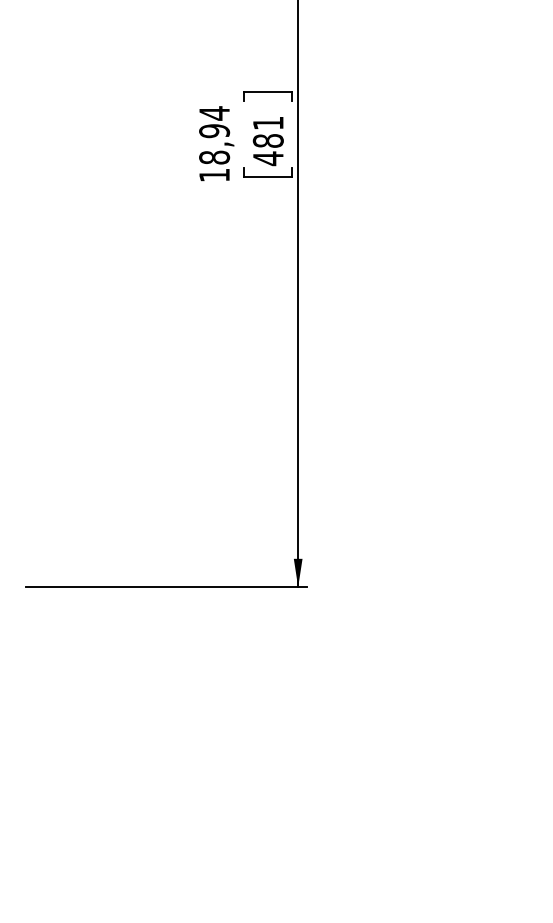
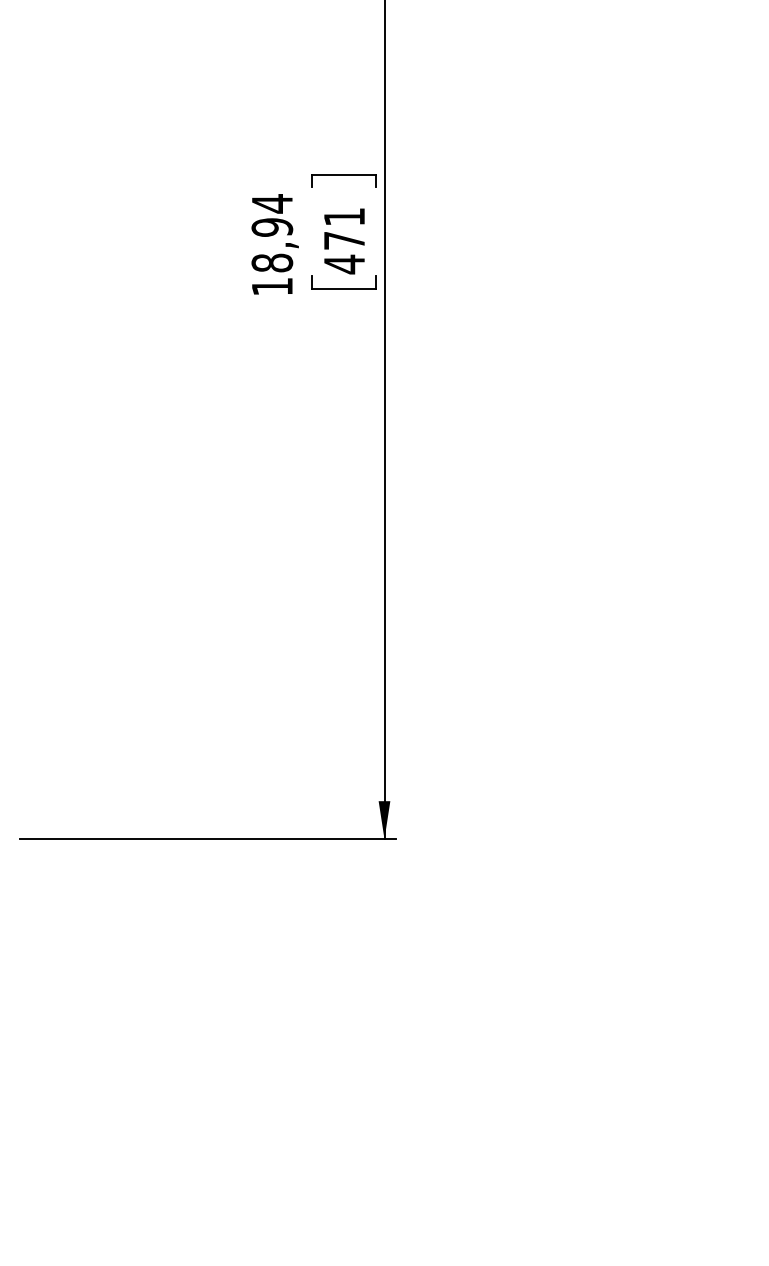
text: (268, 140) -> (344, 240), 481 -> 471

